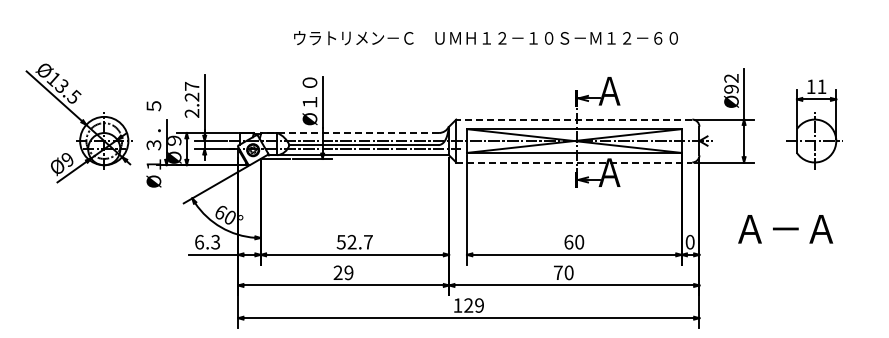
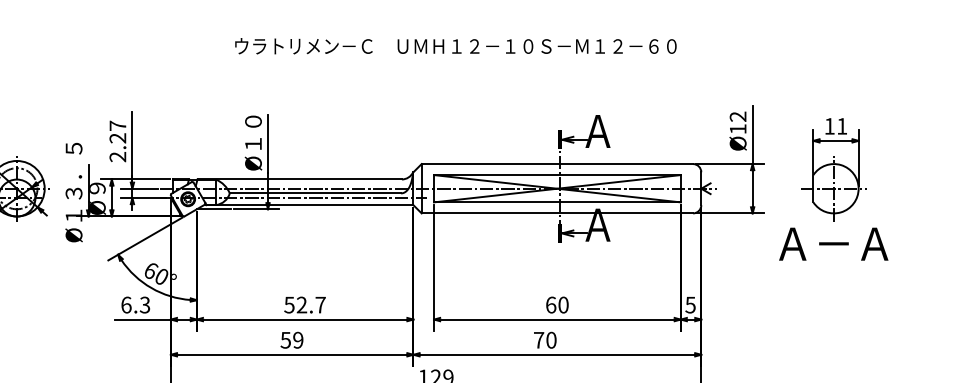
text: (485, 38) -> (455, 46), moved
text: (731, 89) -> (738, 129), Ø92 -> Ø12
line: (573, 119) -> (556, 163), dashed -> solid
line: (350, 133) -> (300, 180), dashed -> solid
line: (574, 162) -> (557, 213), dashed -> solid
text: (785, 229) -> (833, 244), moved
text: (689, 241) -> (689, 304), 0 -> 5
text: (337, 272) -> (285, 339), 29 -> 59

